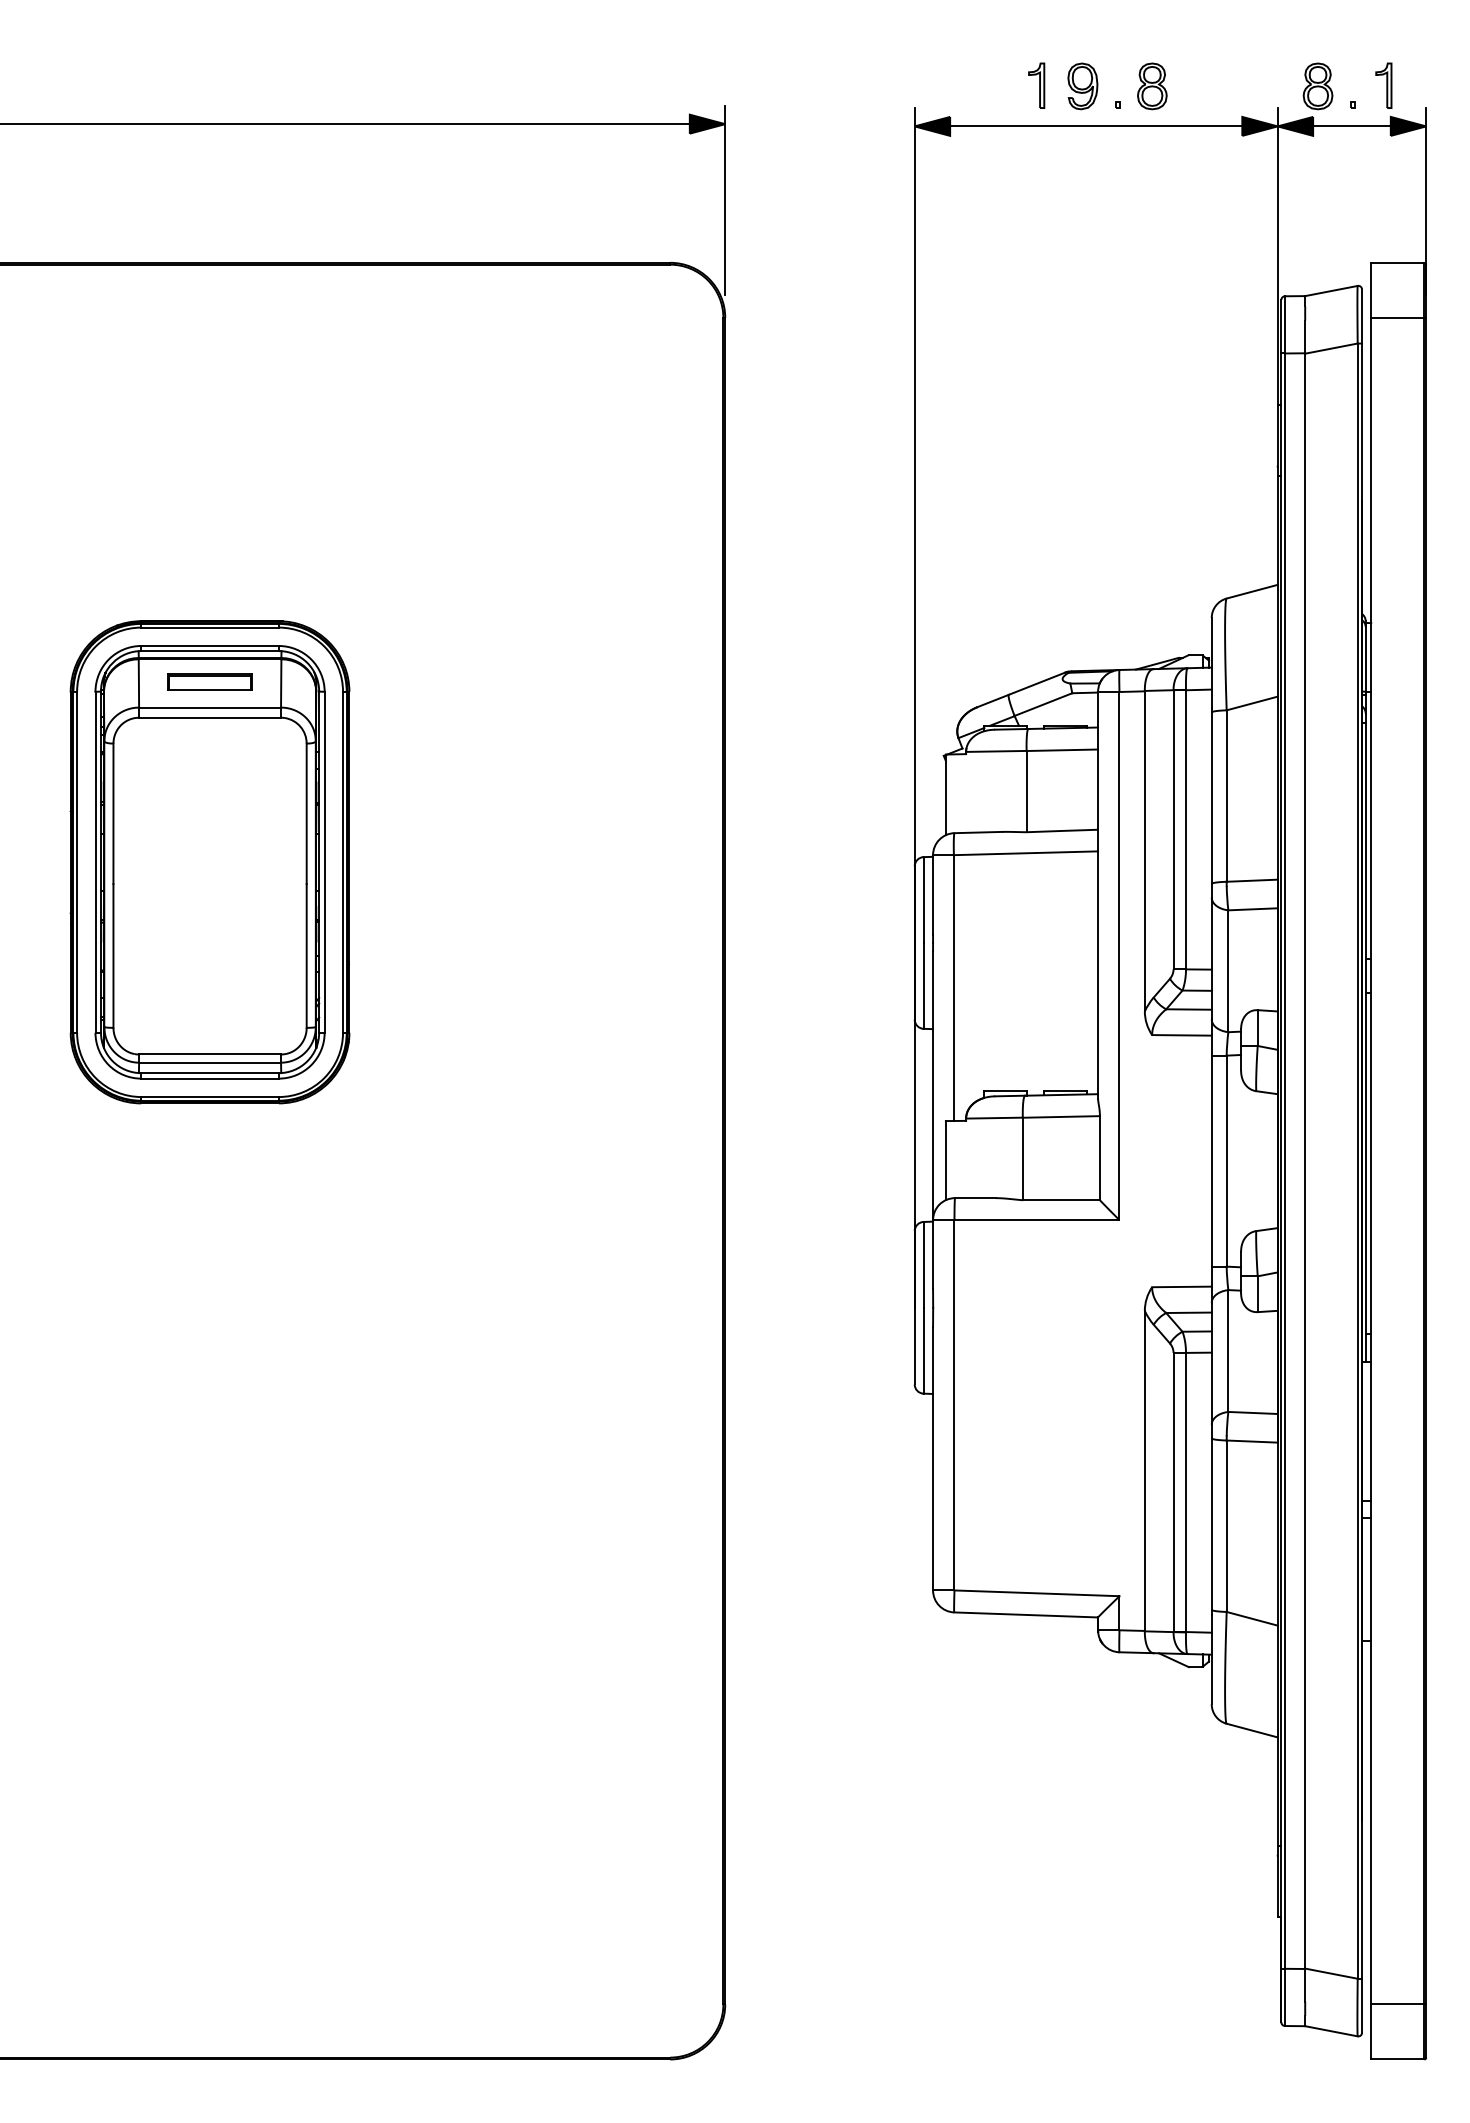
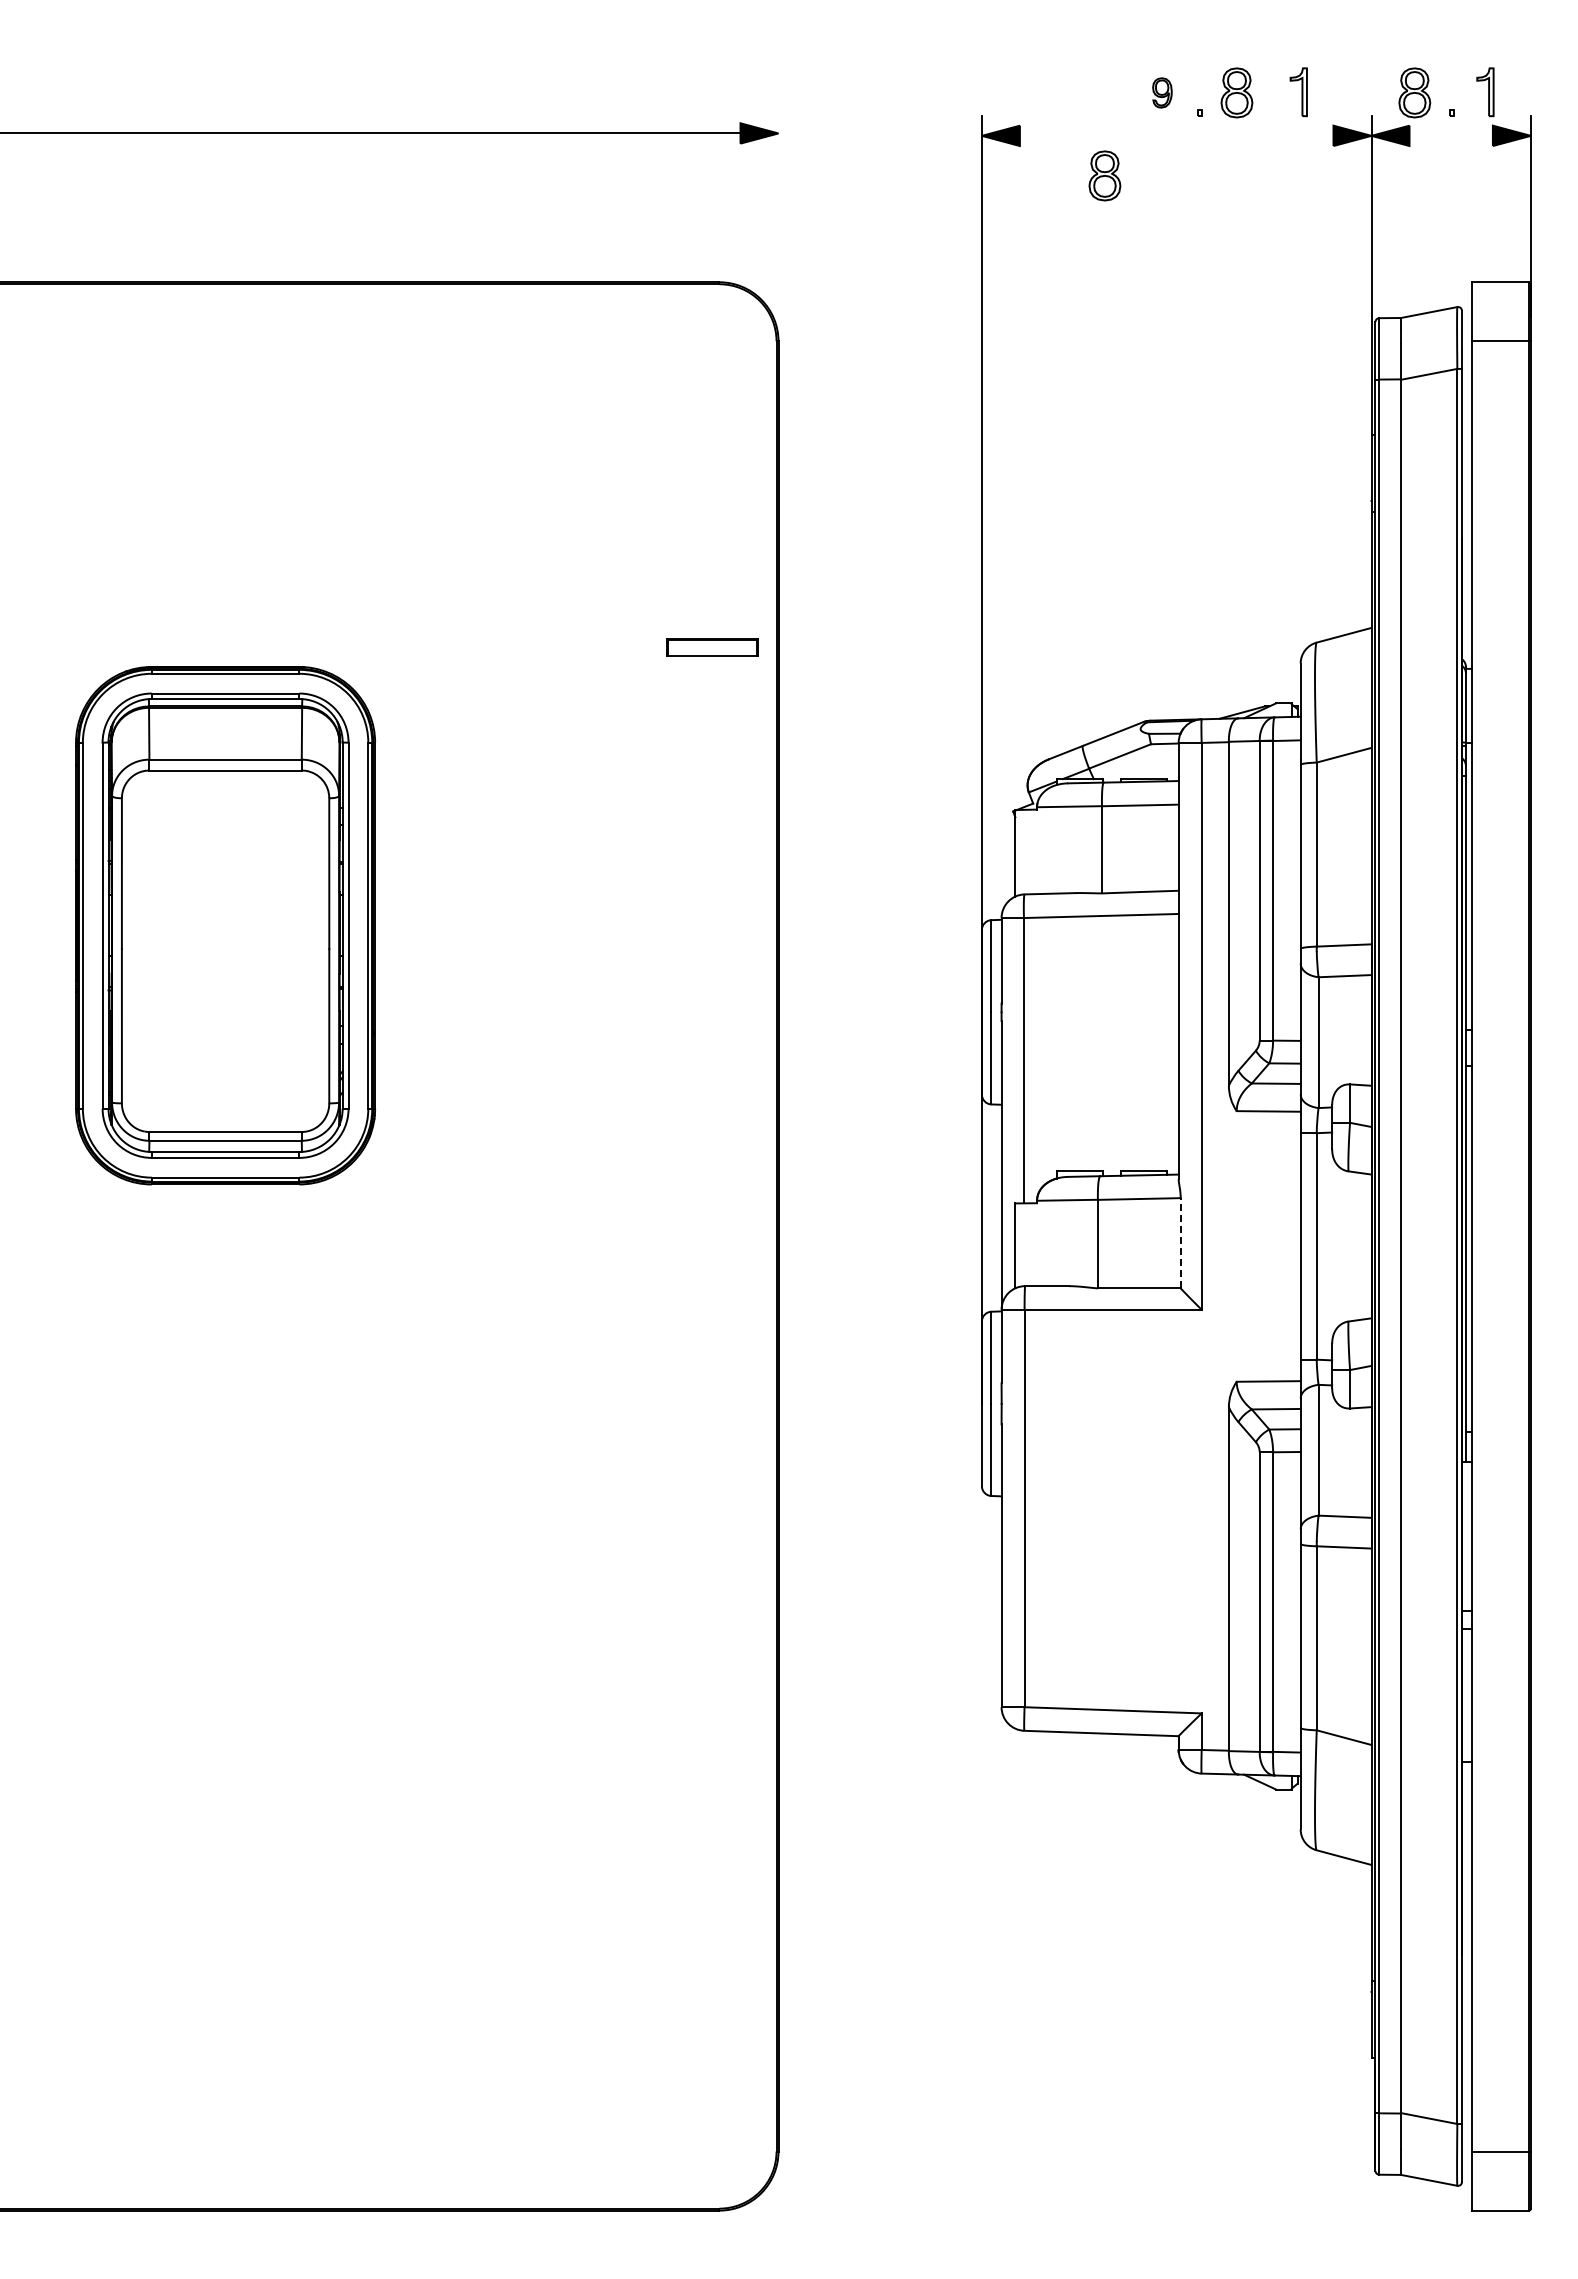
part: (1036, 86) -> (1298, 92), moved
part: (1082, 86) -> (1162, 92), size x0.6
line: (1096, 126) -> (1176, 135), removed
line: (1351, 126) -> (1450, 135), removed
part: (1028, 163) -> (1104, 175), added
line: (725, 199) -> (778, 214), removed
part: (209, 682) -> (712, 647), moved
line: (1099, 1157) -> (1180, 1242), solid -> dashed

